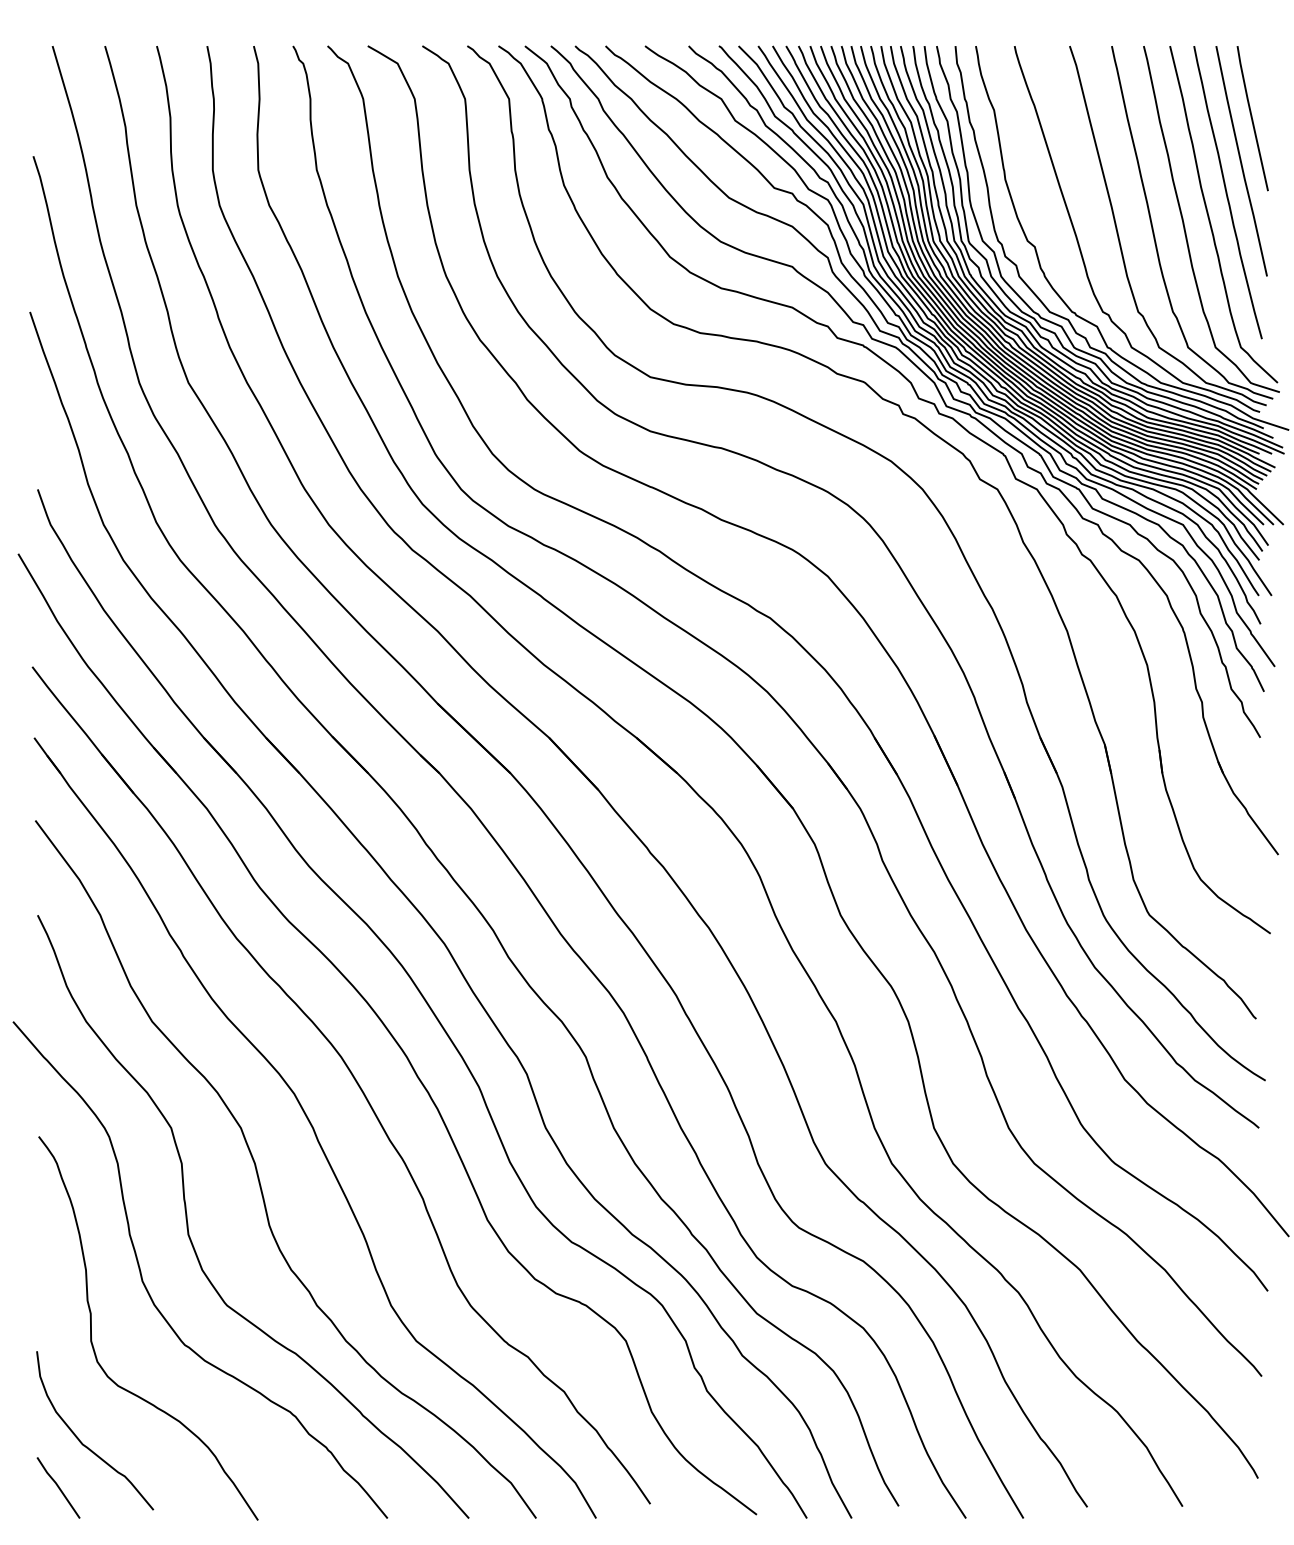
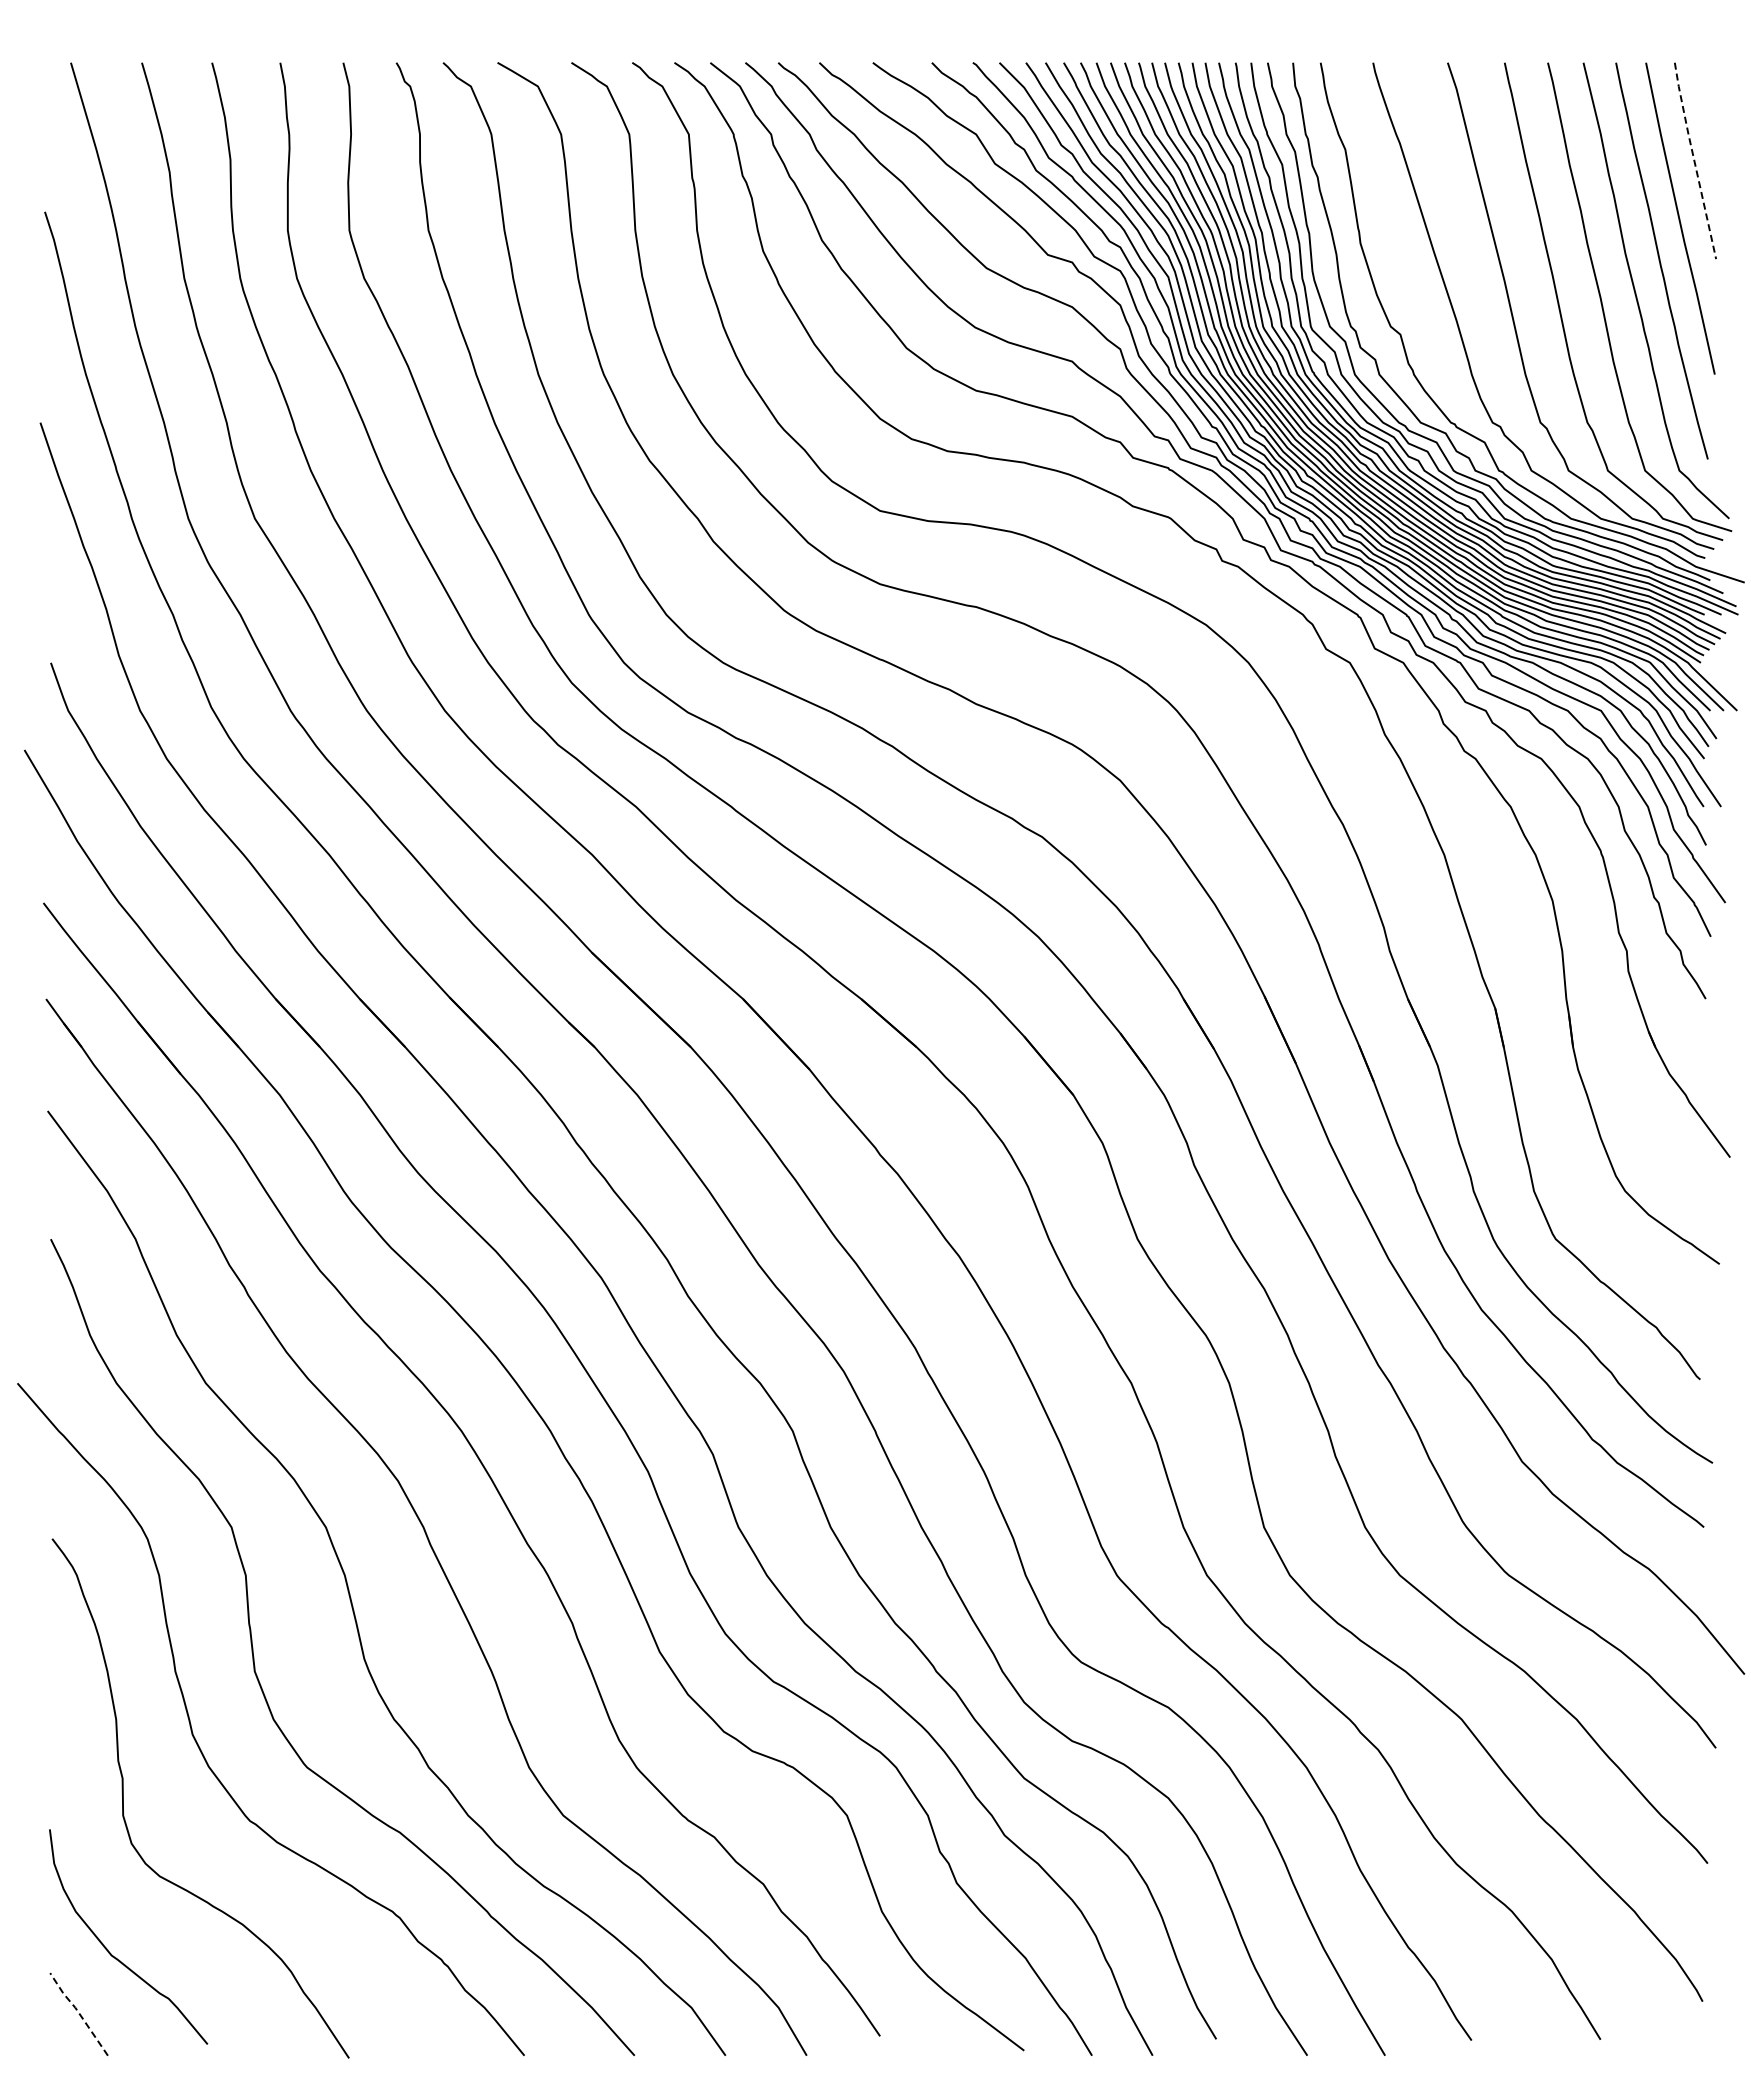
line: (1252, 117) -> (1694, 159), solid -> dashed
line: (58, 1486) -> (78, 2012), solid -> dashed

